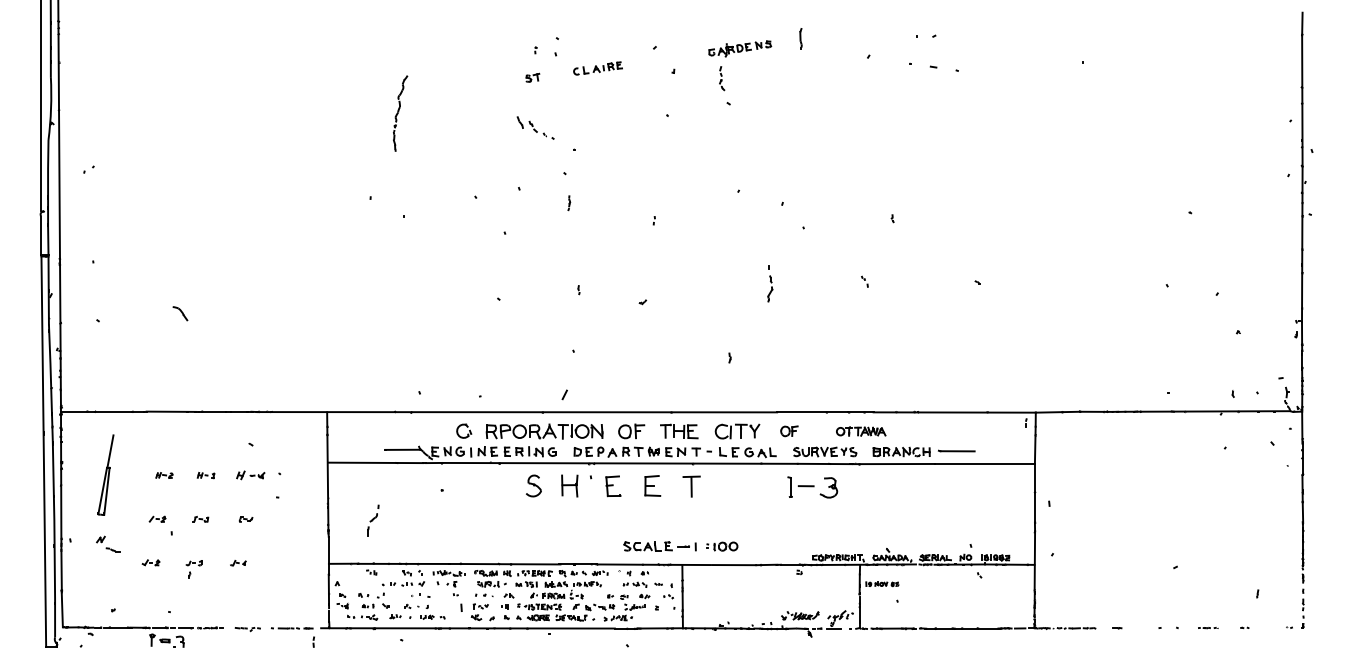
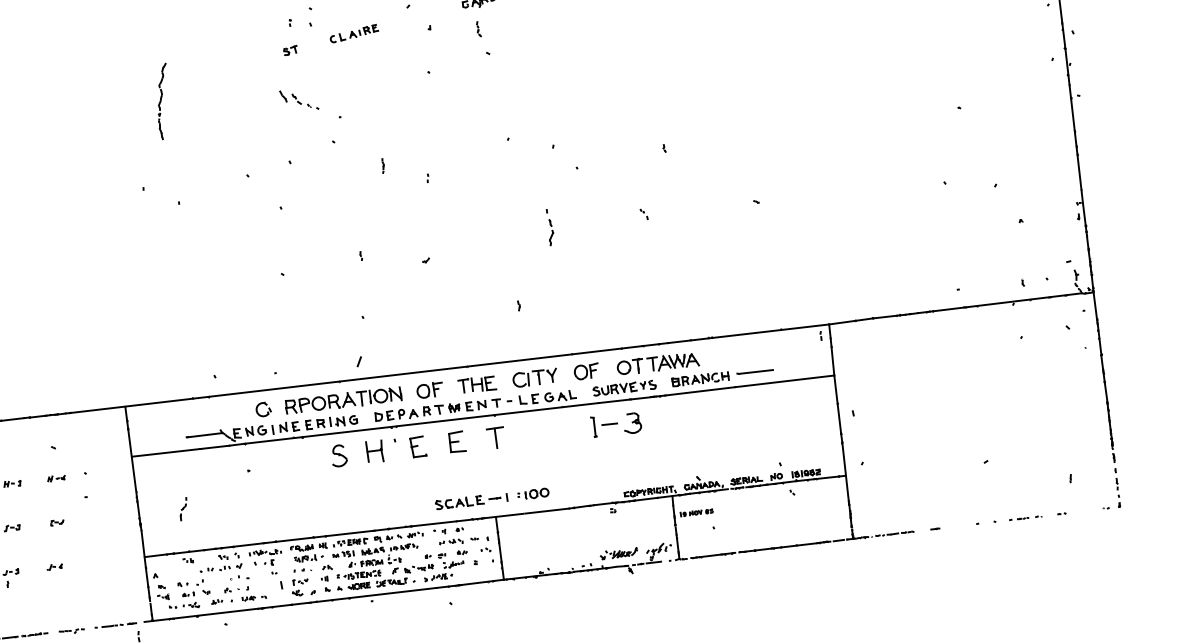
part: (722, 78) -> (479, 29), size x0.62
part: (569, 203) -> (383, 166), moved
part: (789, 431) -> (586, 371), size x1.43
part: (860, 431) -> (657, 363), size x1.67
part: (249, 475) -> (55, 478), size x0.62
part: (372, 520) -> (182, 508), size x0.71
part: (1208, 627) -> (1025, 517), size x1.67

